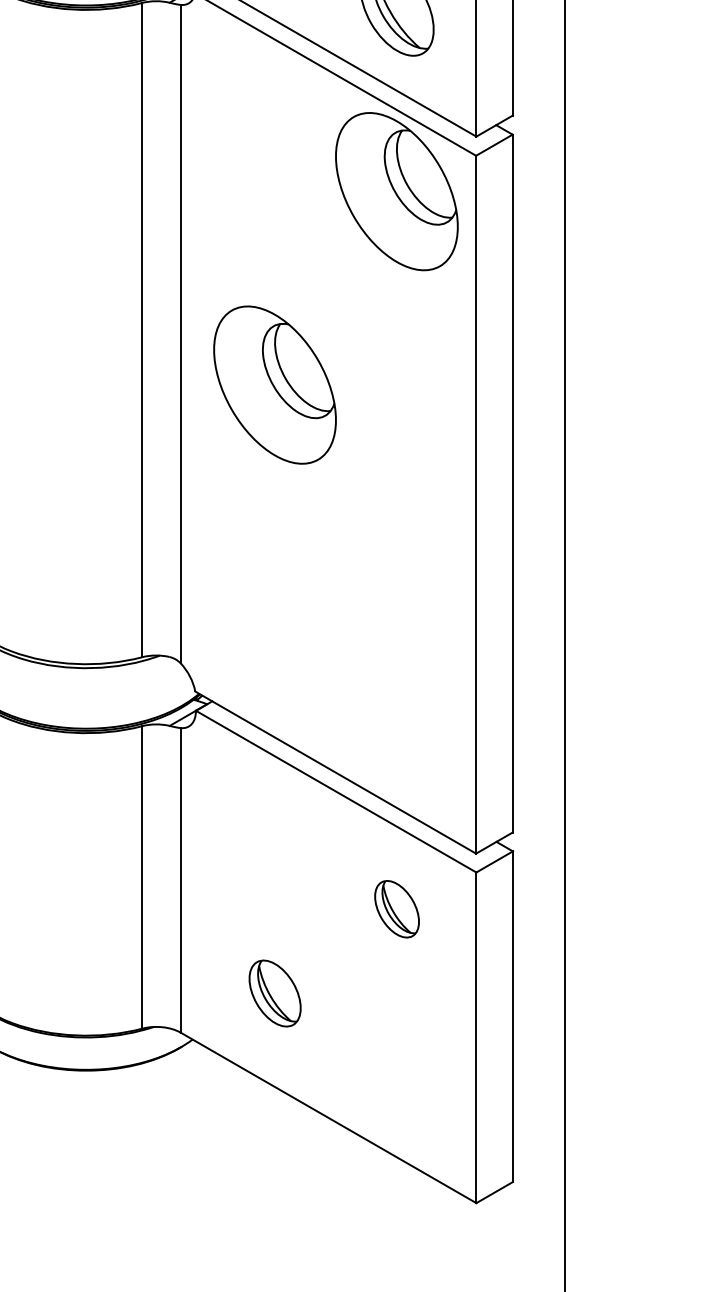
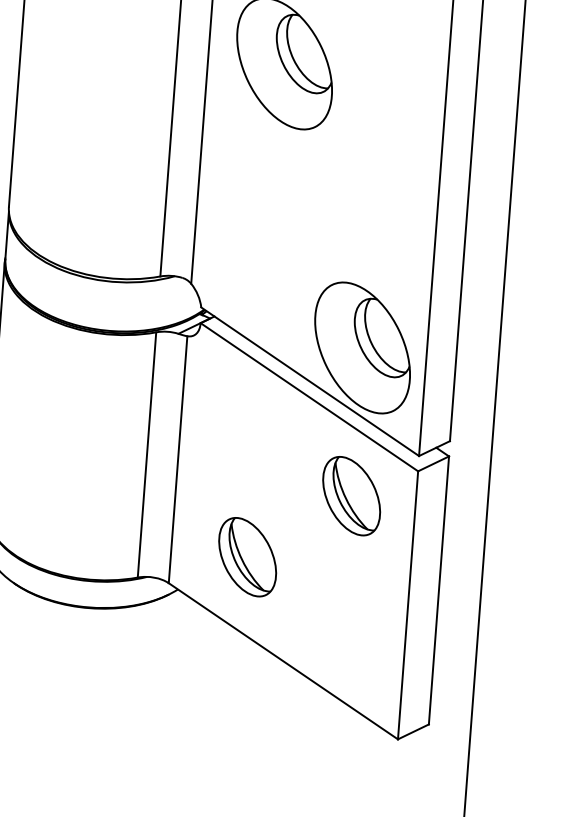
part: (396, 725) -> (362, 347), added
part: (396, 909) -> (351, 496), size x1.67
part: (274, 993) -> (247, 557), size x1.43

